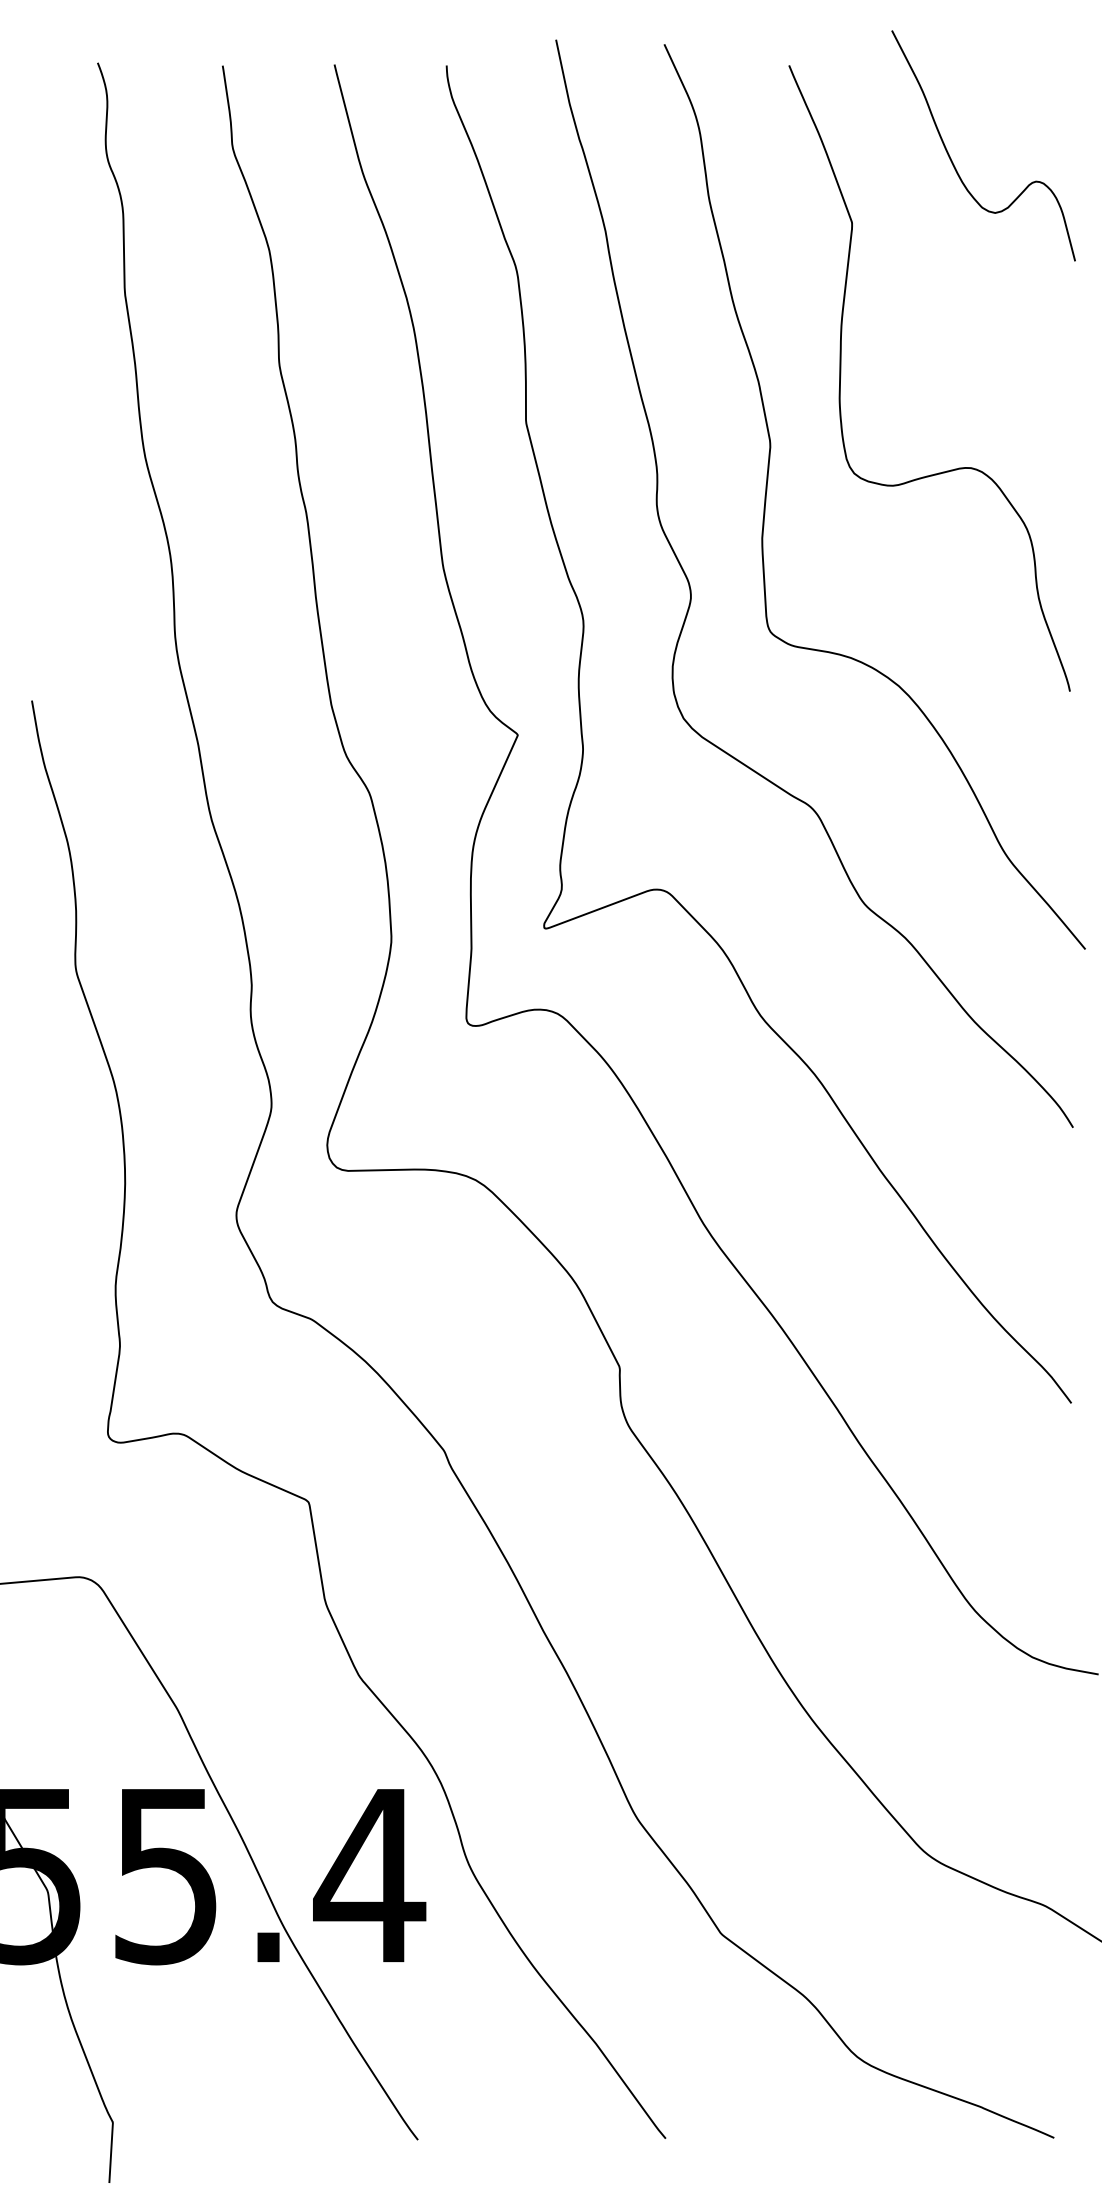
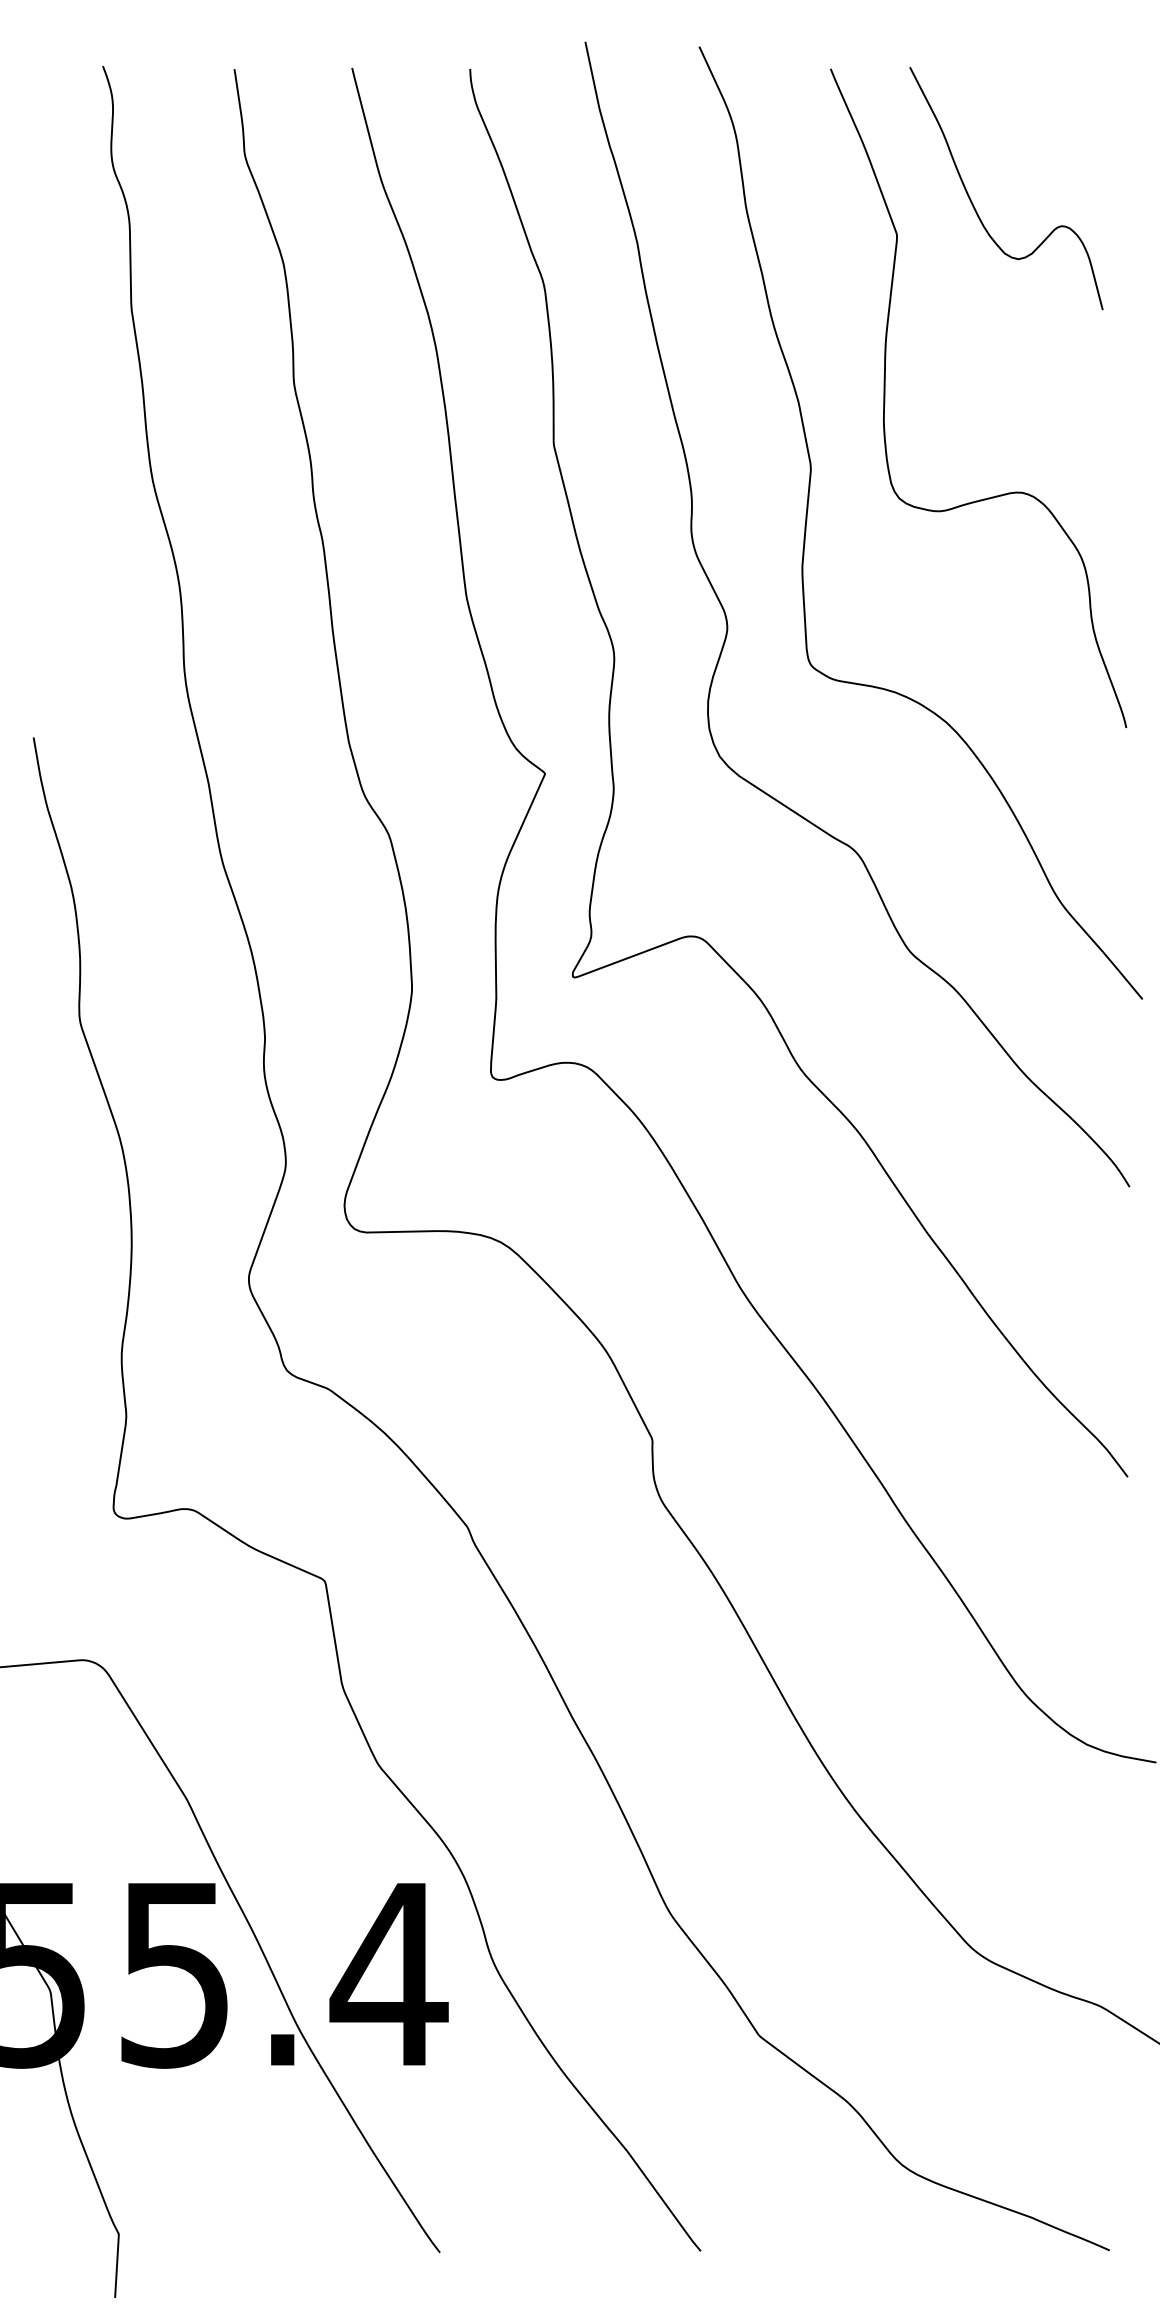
curve: (953, 161) -> (974, 205), moved

